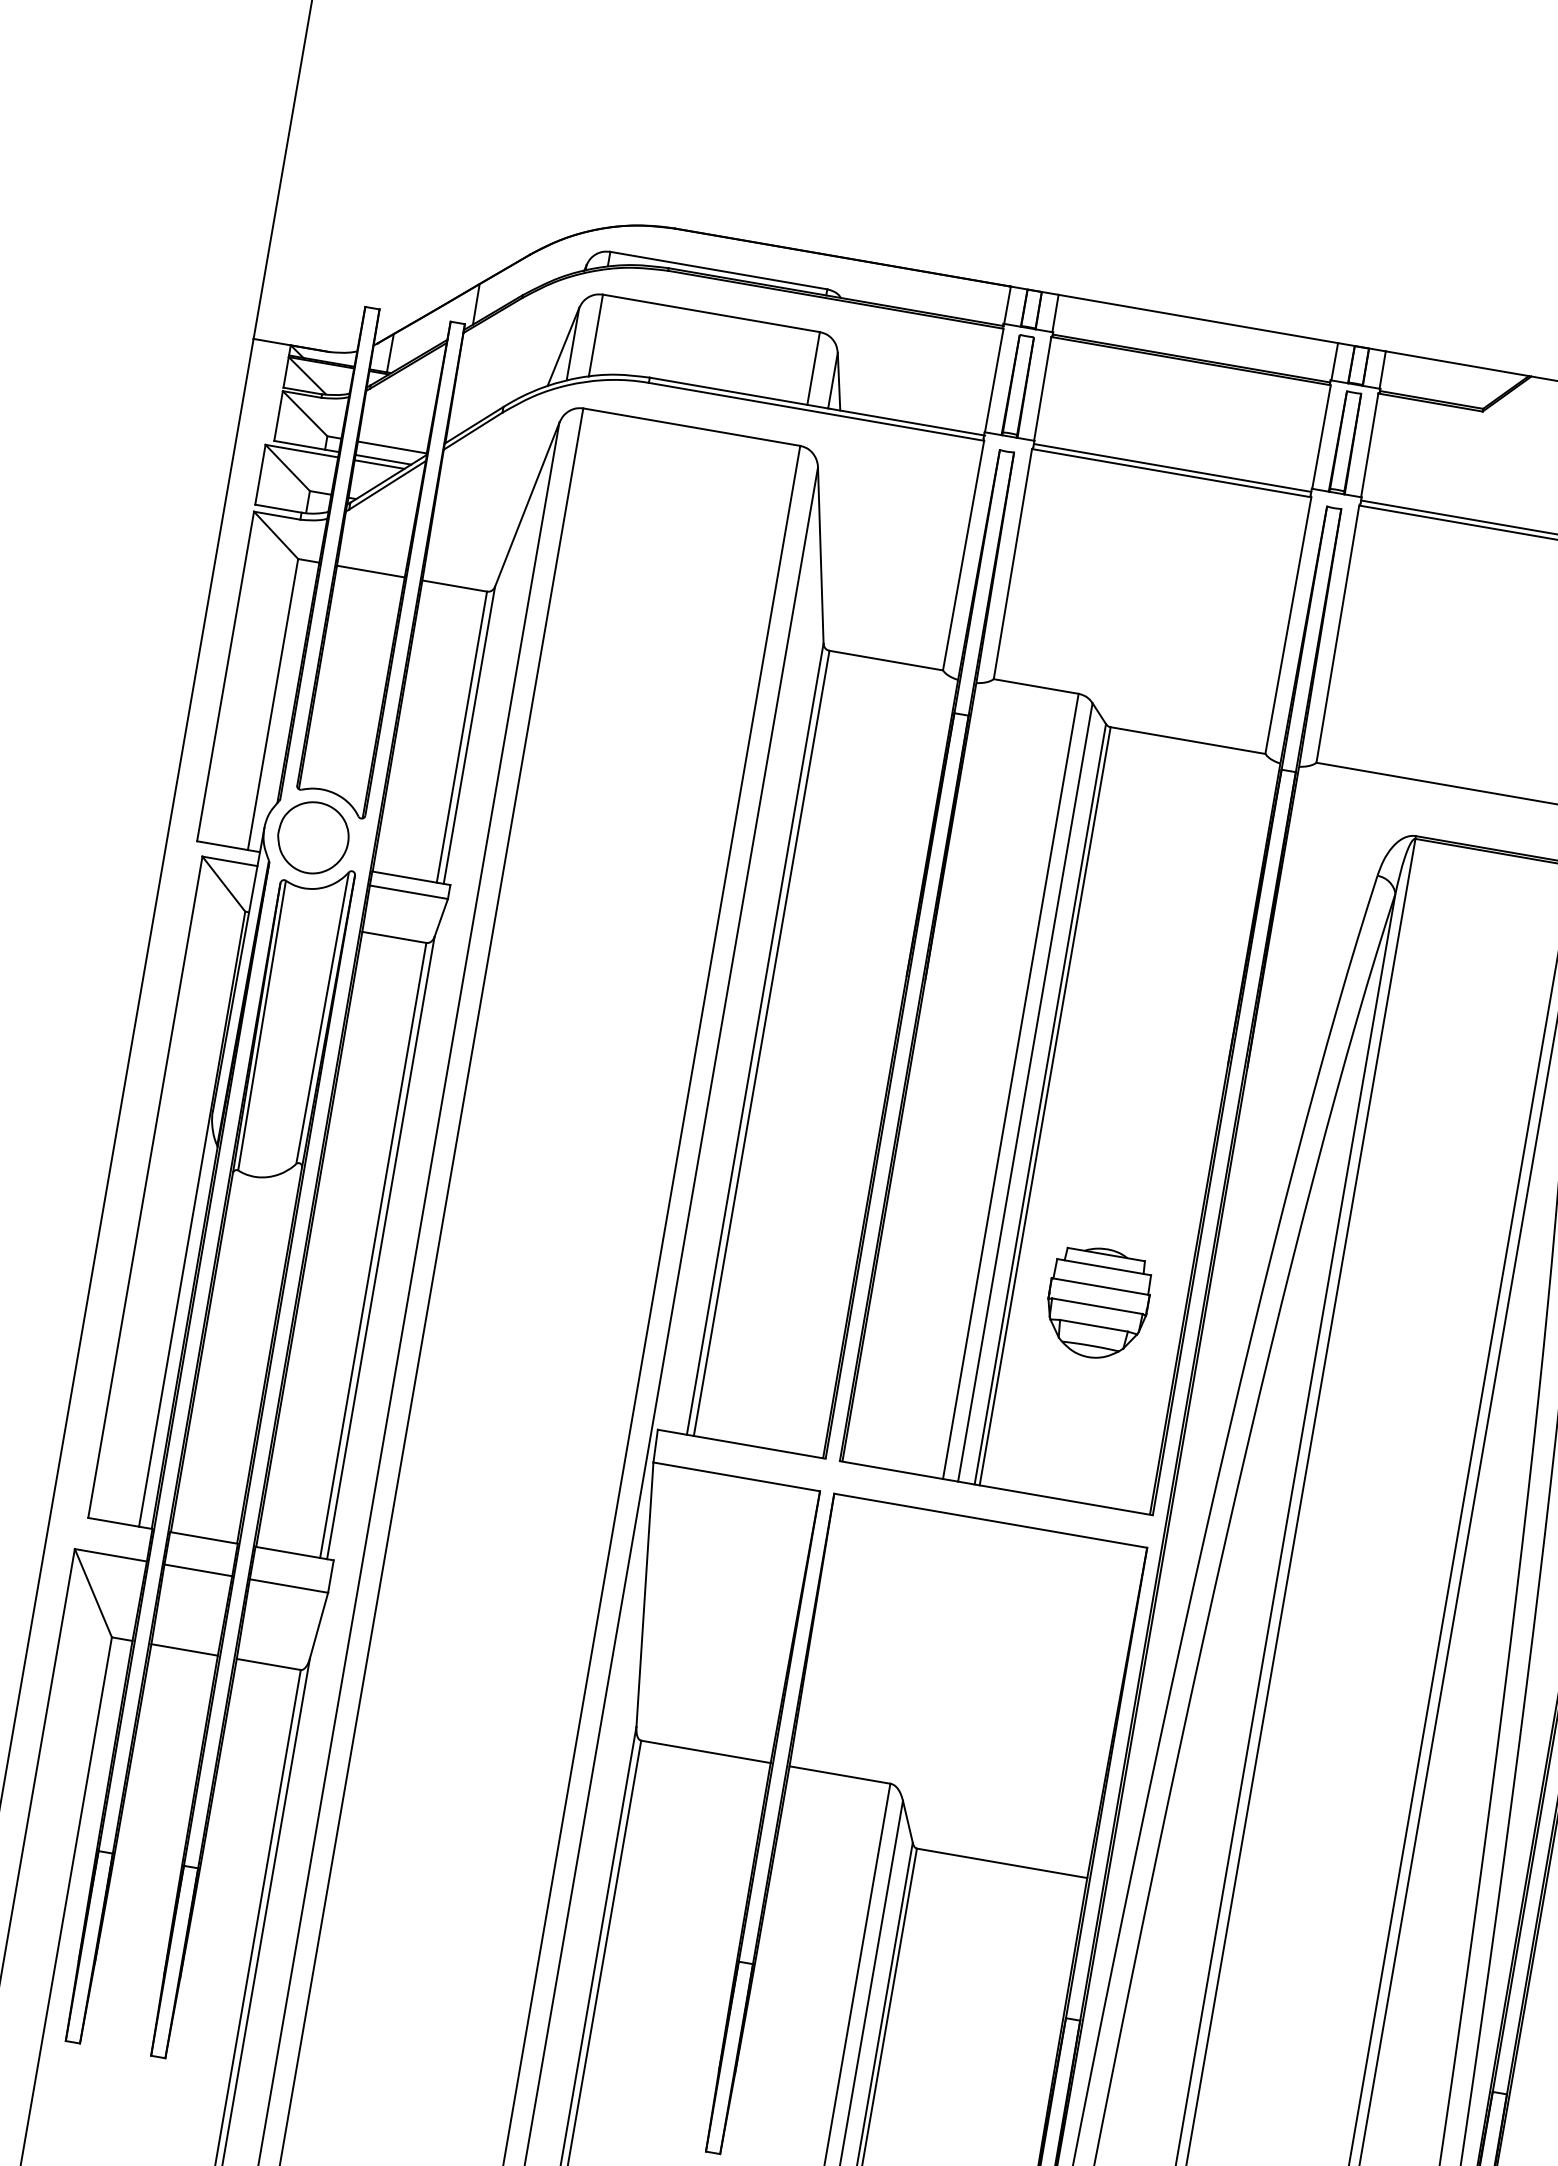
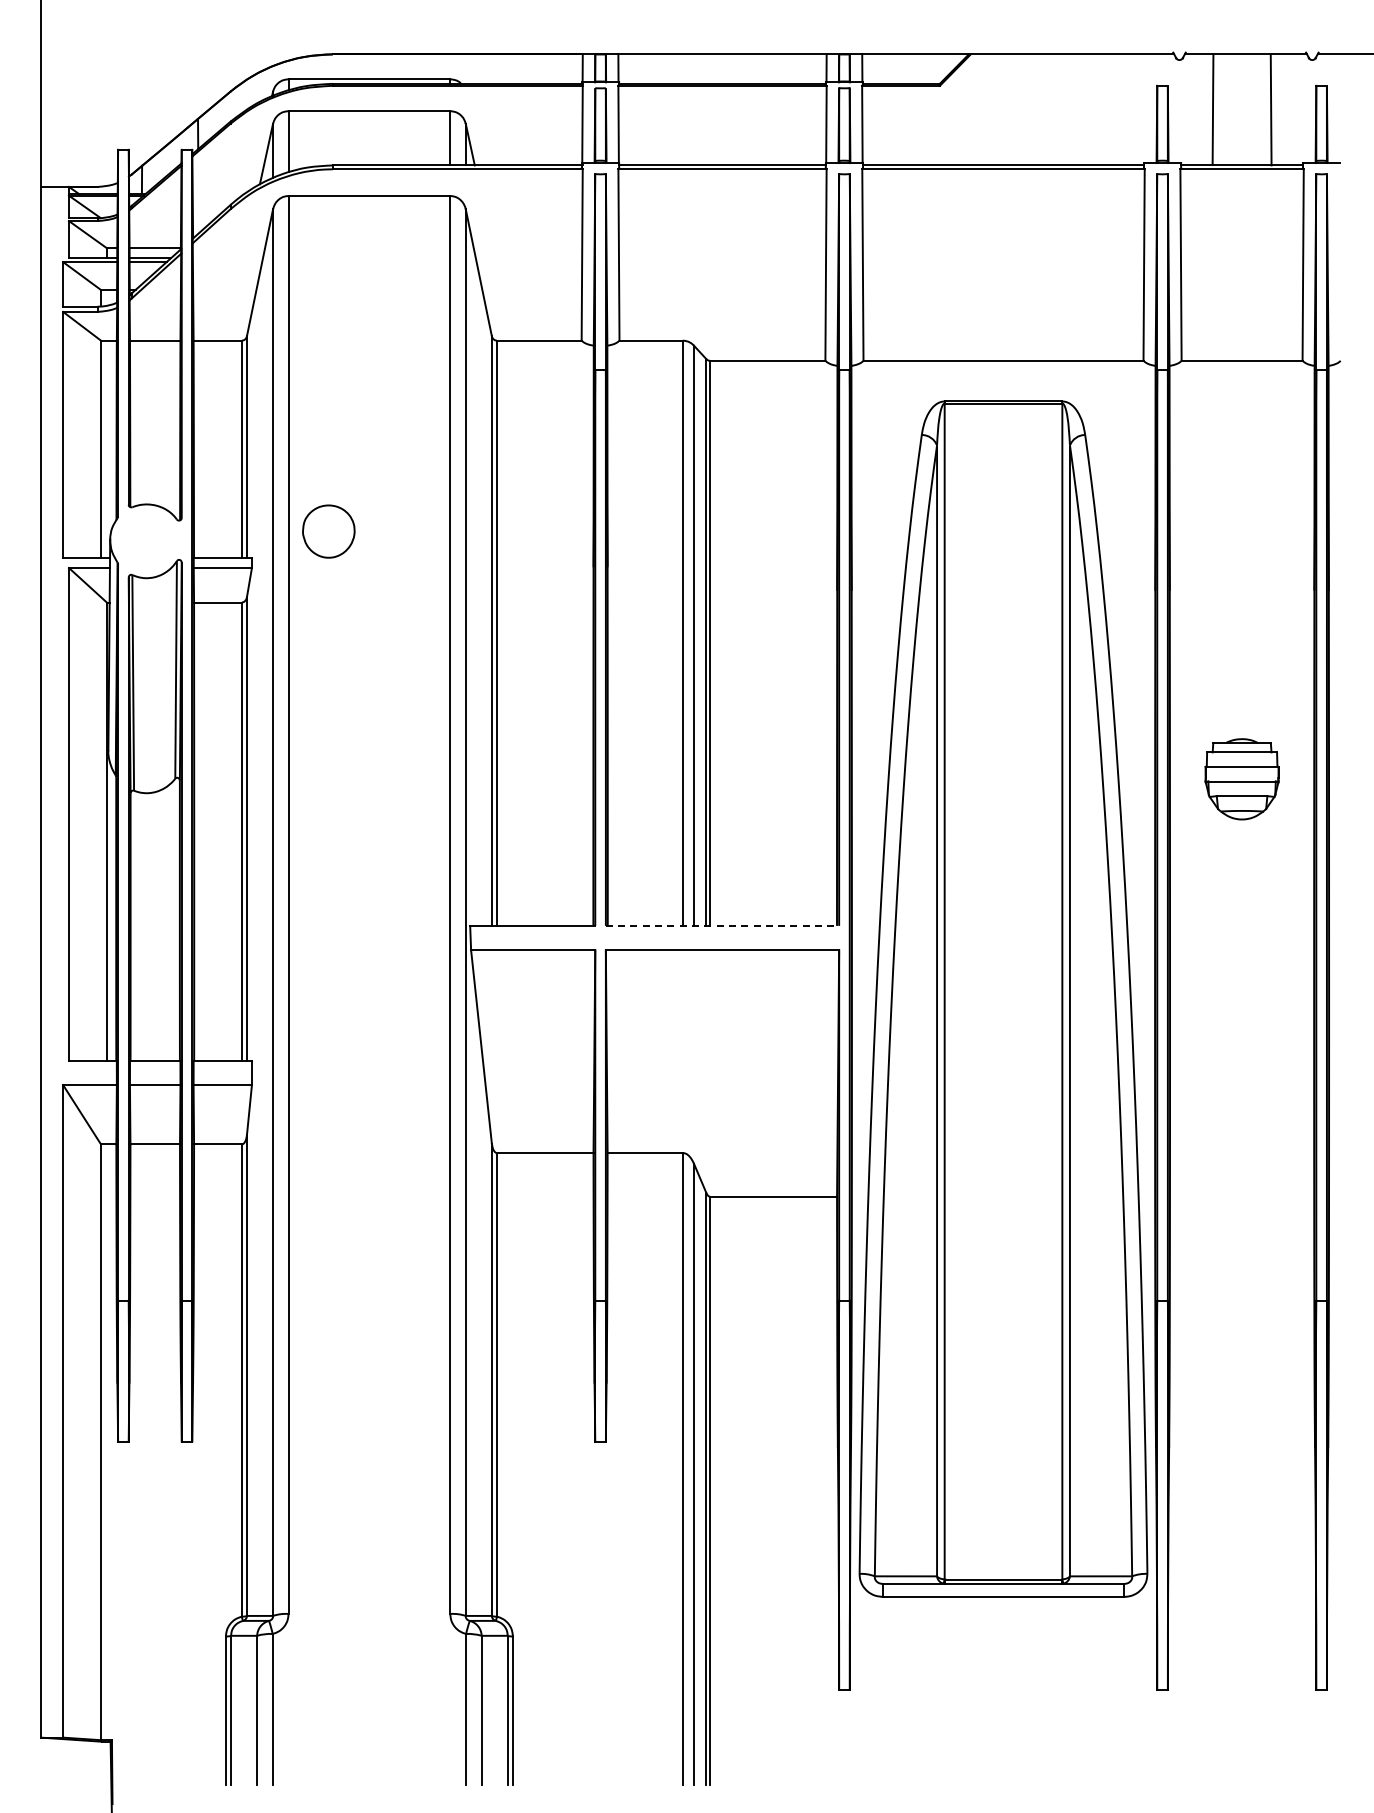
part: (312, 837) -> (328, 531), moved
part: (1097, 1303) -> (772, 779), removed
line: (996, 1487) -> (722, 925), solid -> dashed

